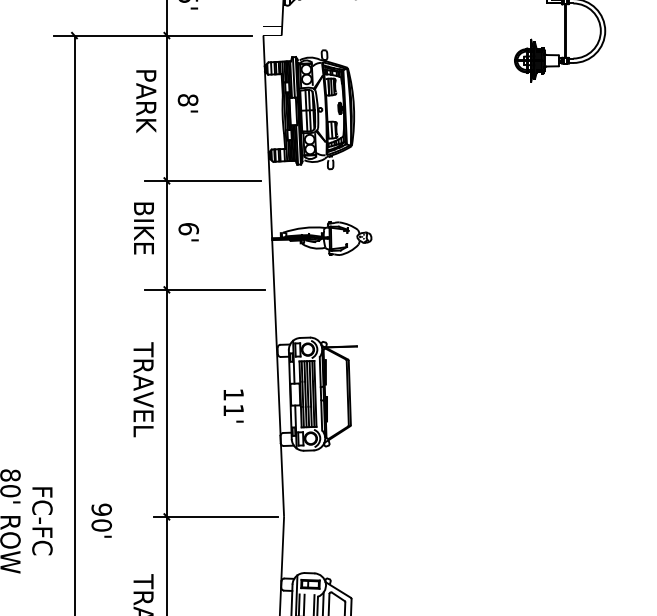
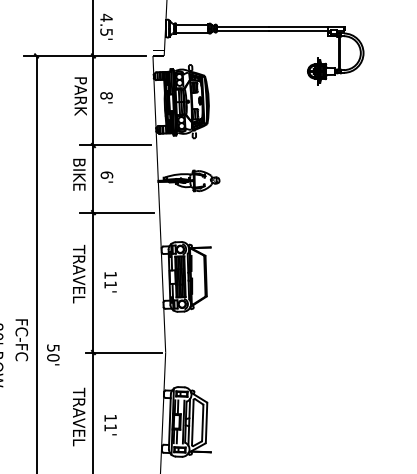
text: (233, 406) -> (110, 282), moved
text: (102, 508) -> (53, 347), 90' -> 50'
text: (41, 521) -> (21, 340), moved

